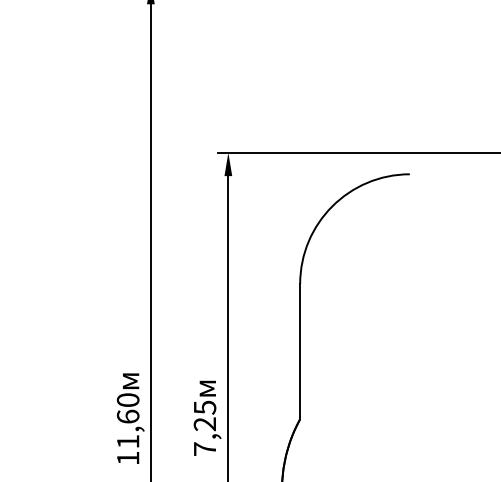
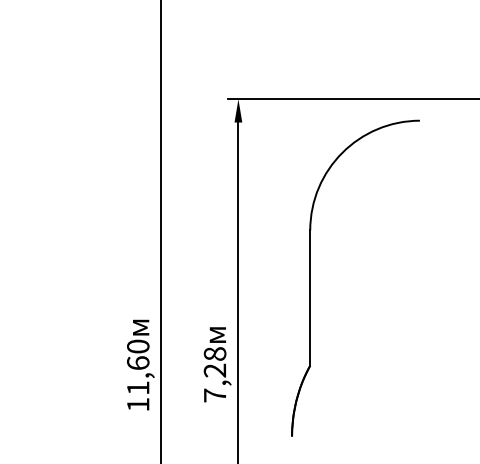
text: (204, 407) -> (214, 353), 7,25 -> 7,28

